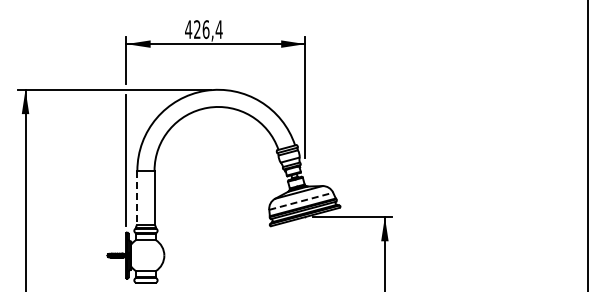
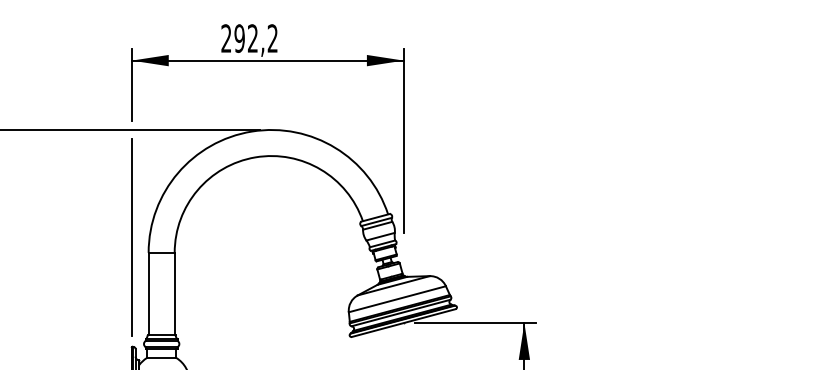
text: (203, 29) -> (249, 38), 426,4 -> 292,2
line: (137, 198) -> (148, 294), dashed -> solid
line: (301, 201) -> (397, 299), dashed -> solid

